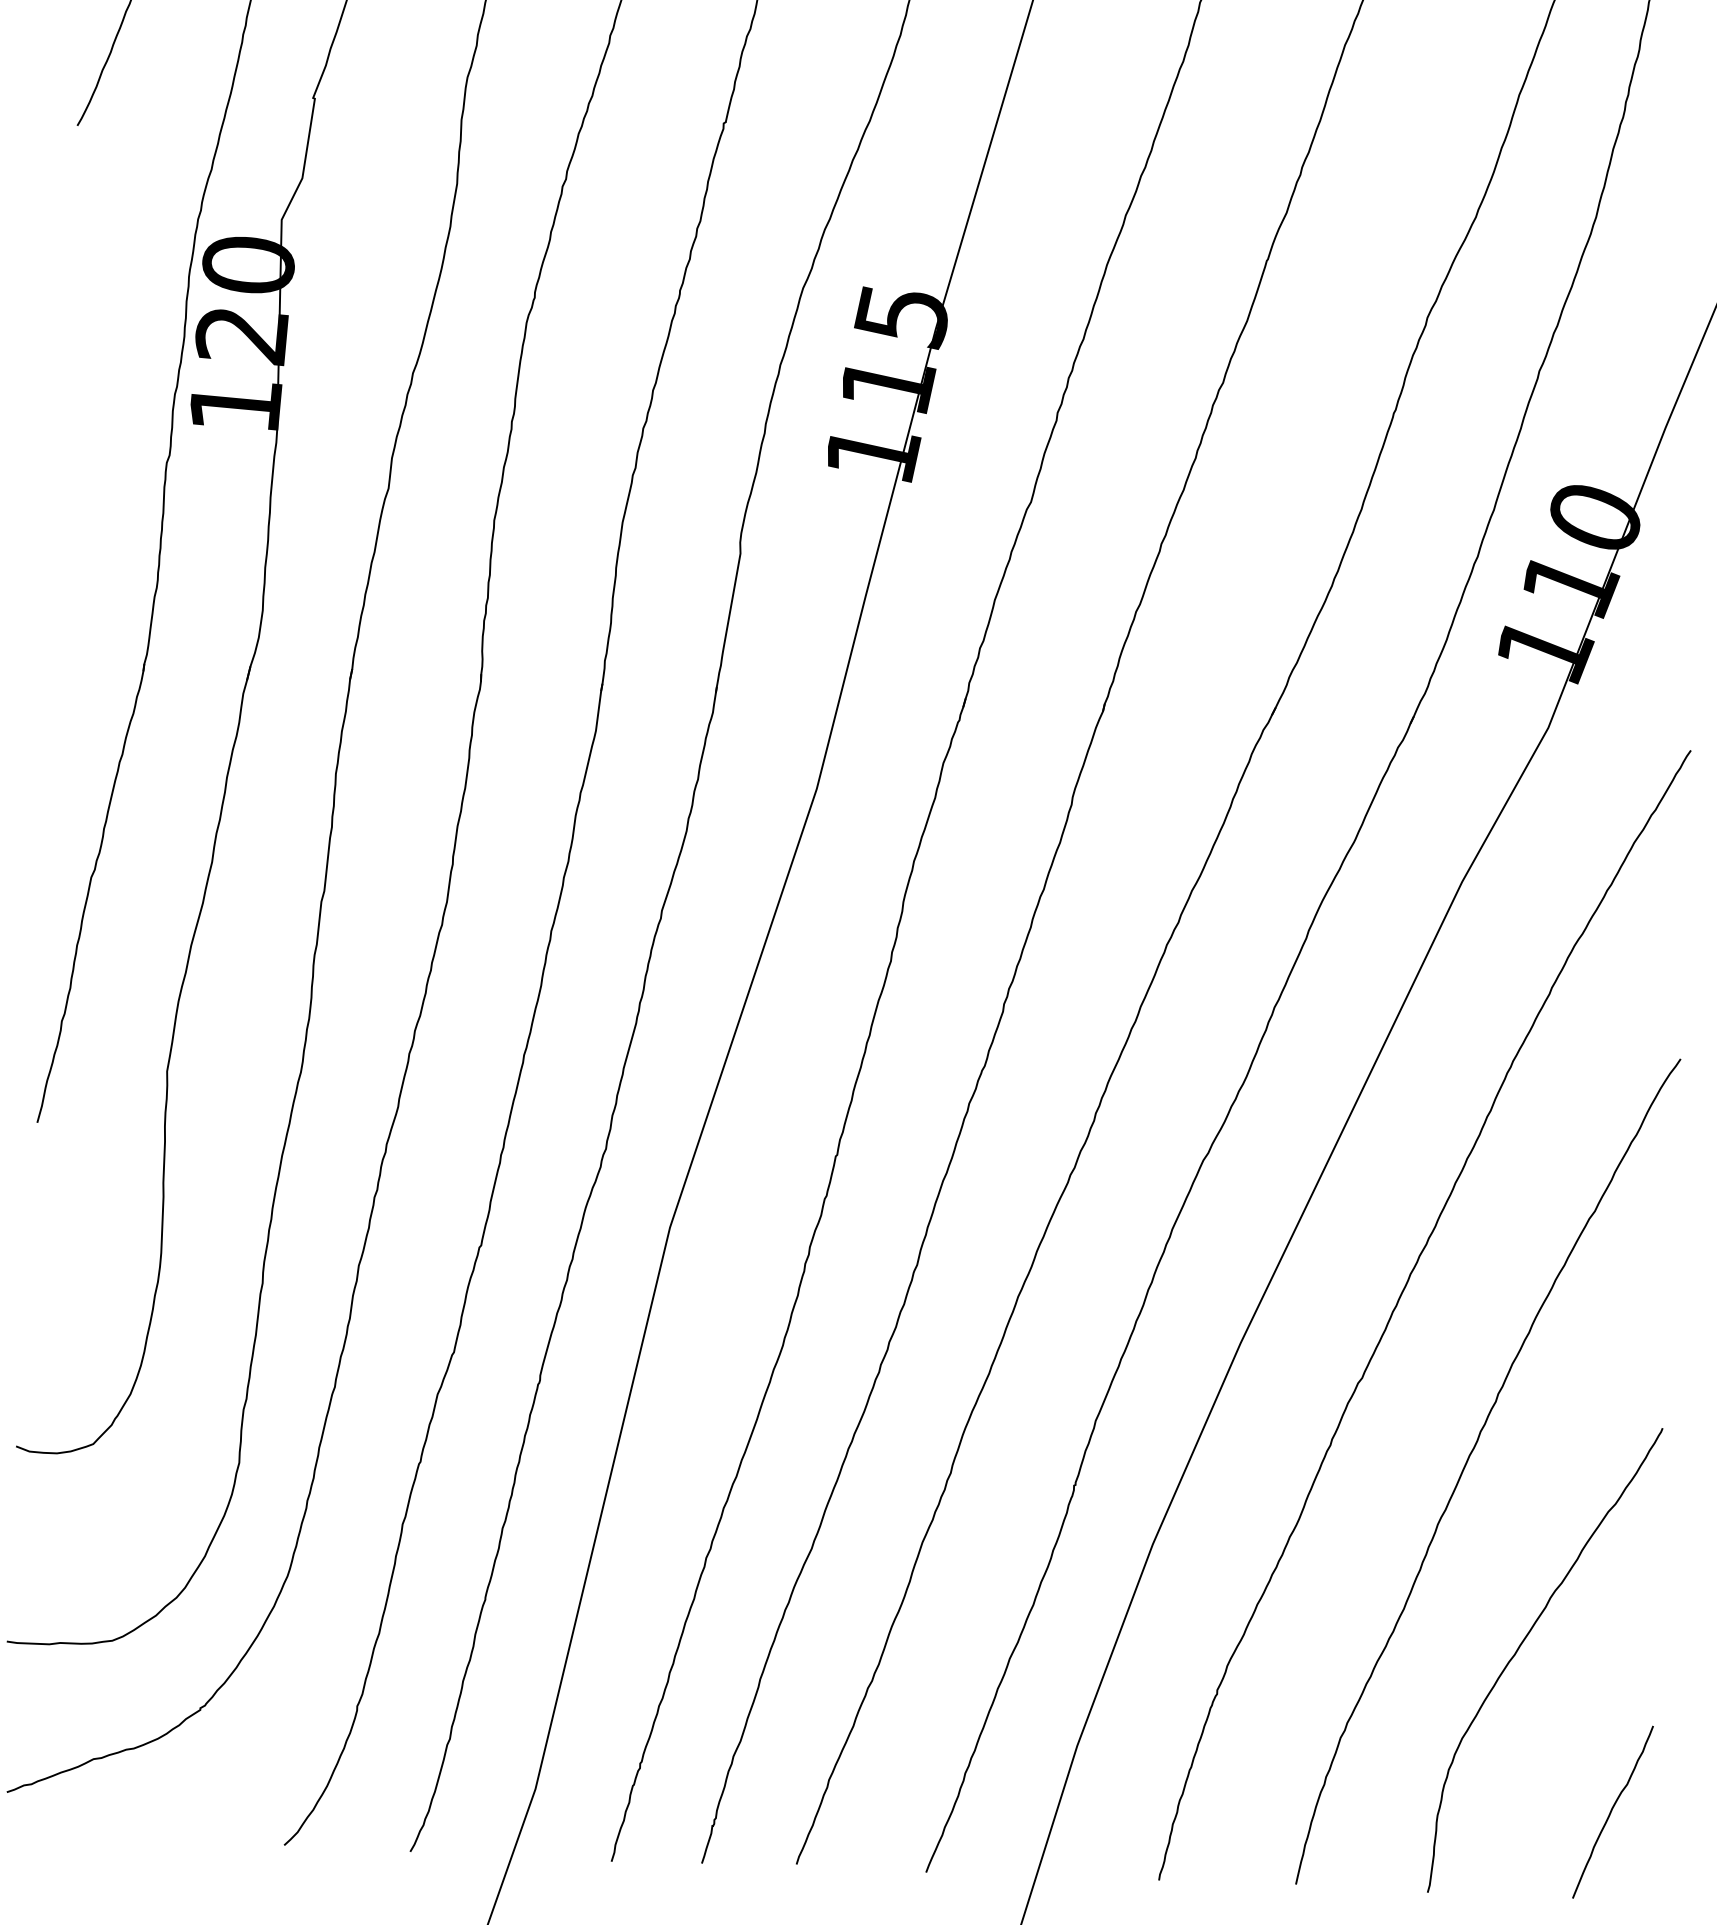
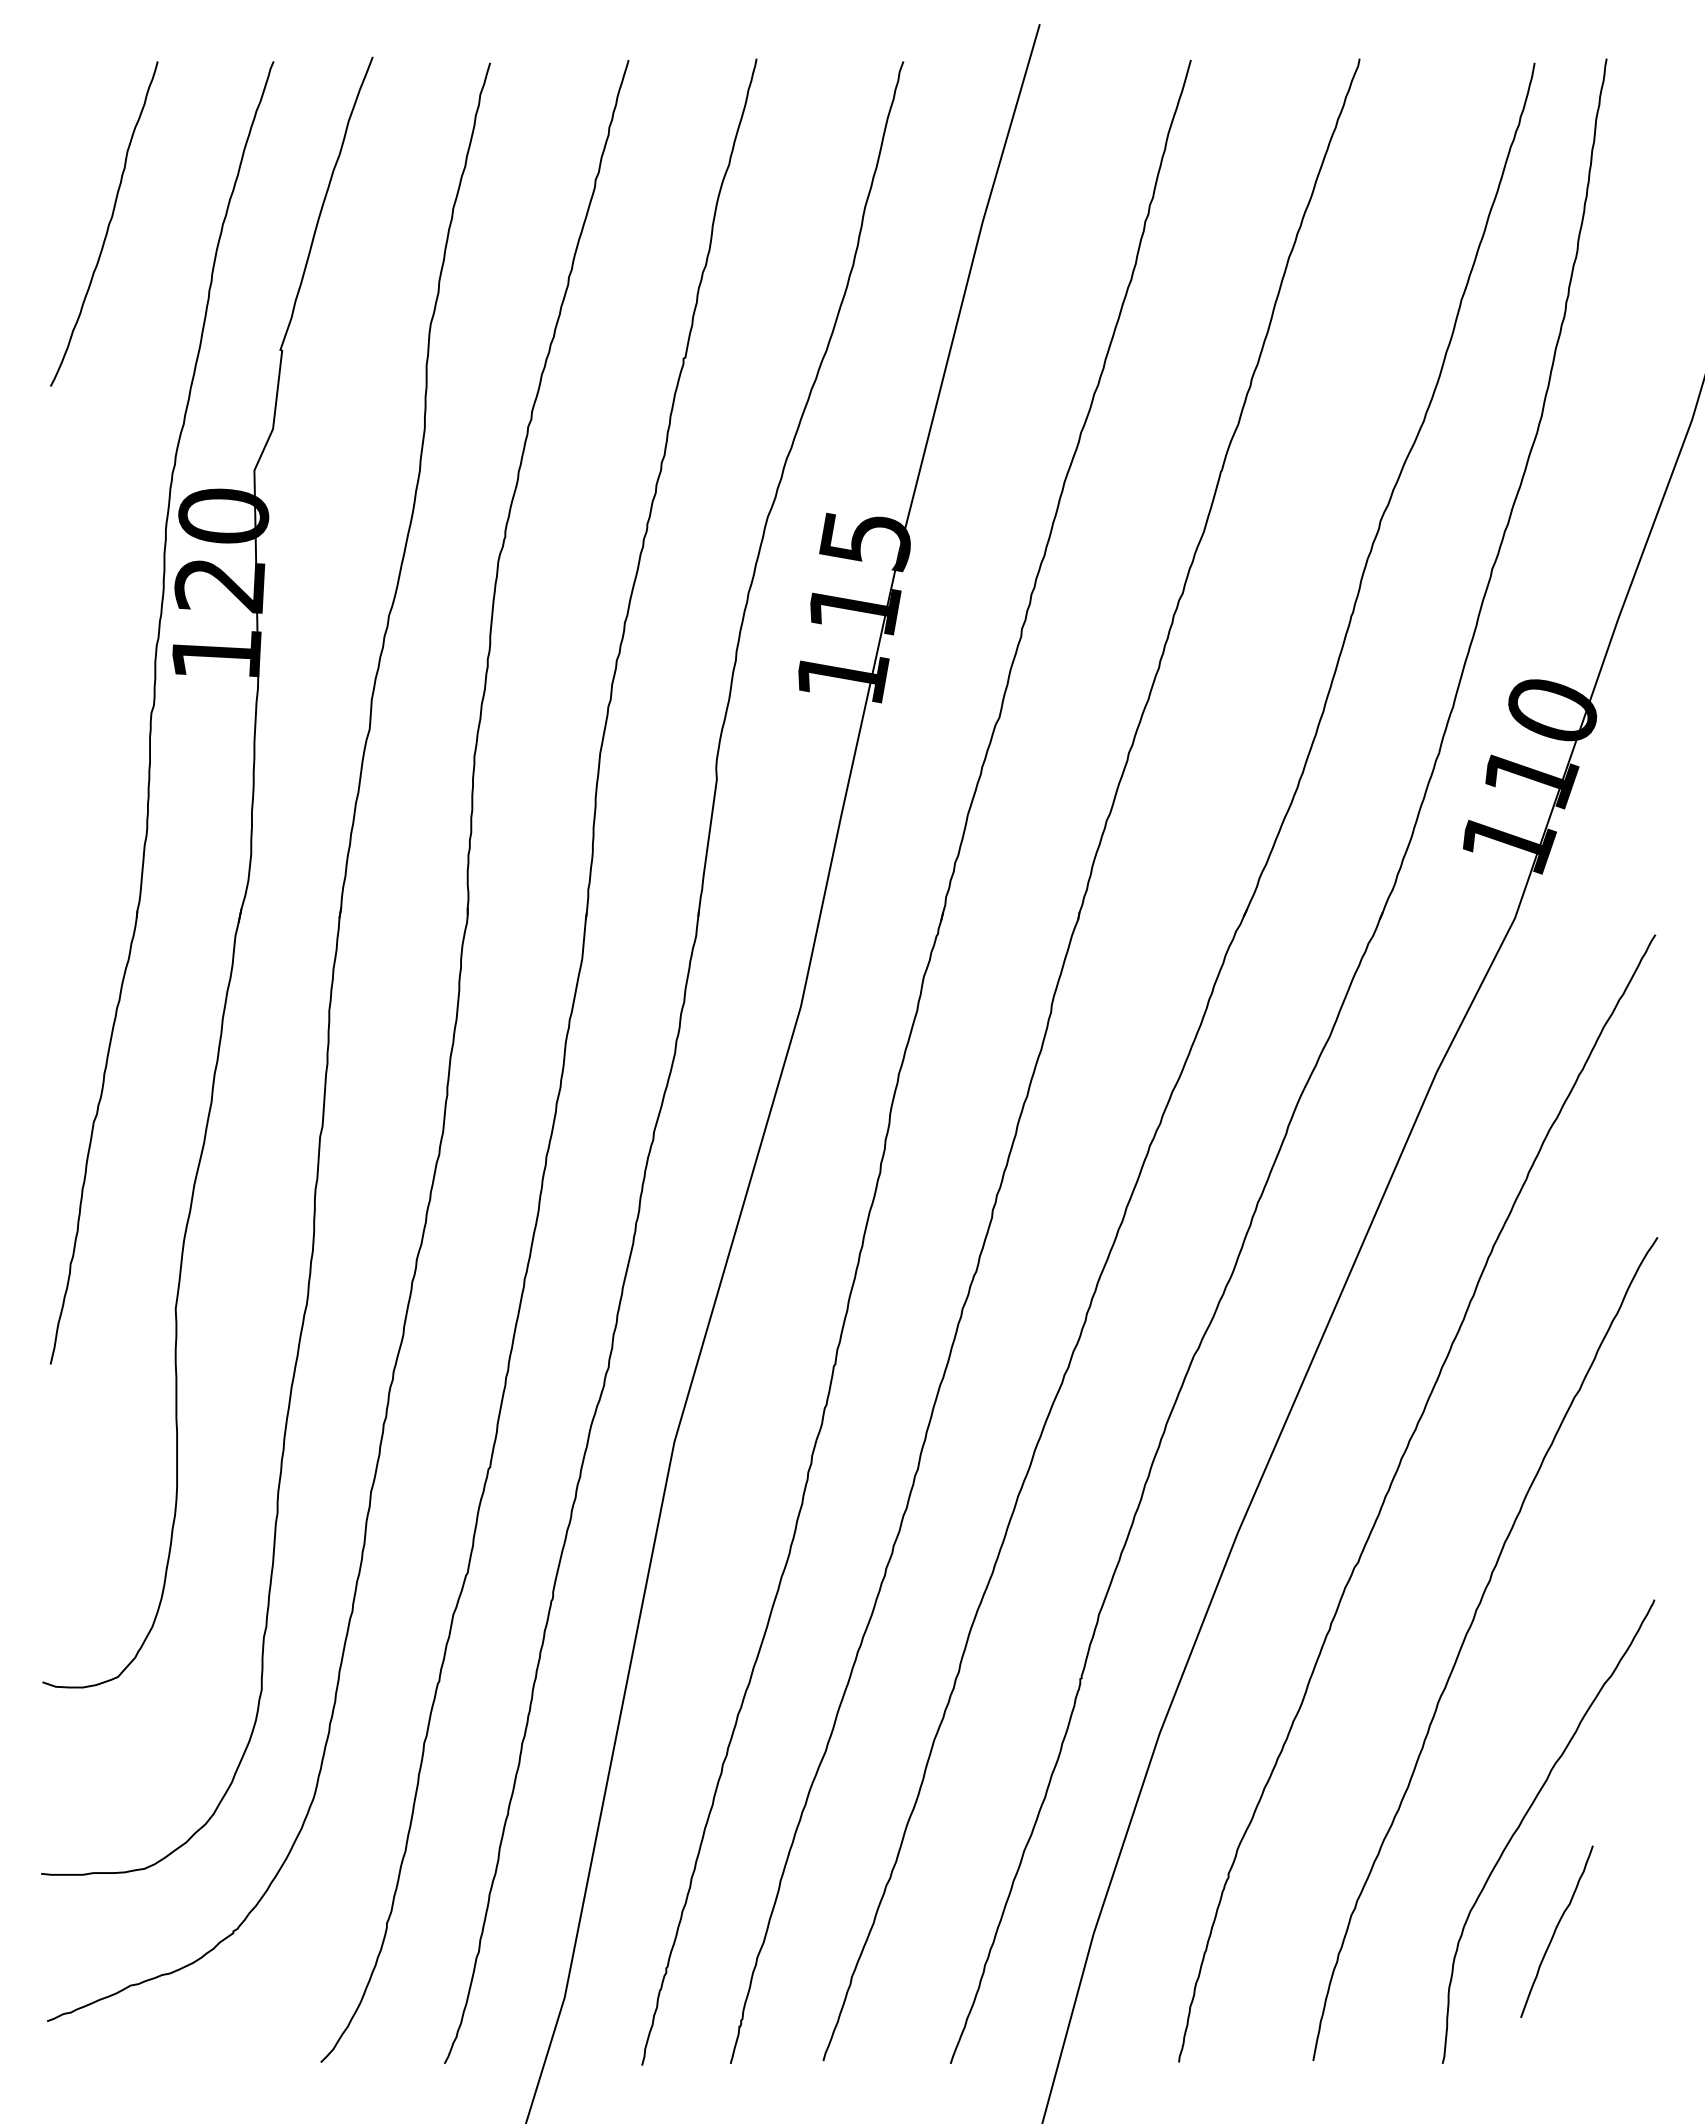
curve: (1612, 1810) -> (1556, 1930), moved

